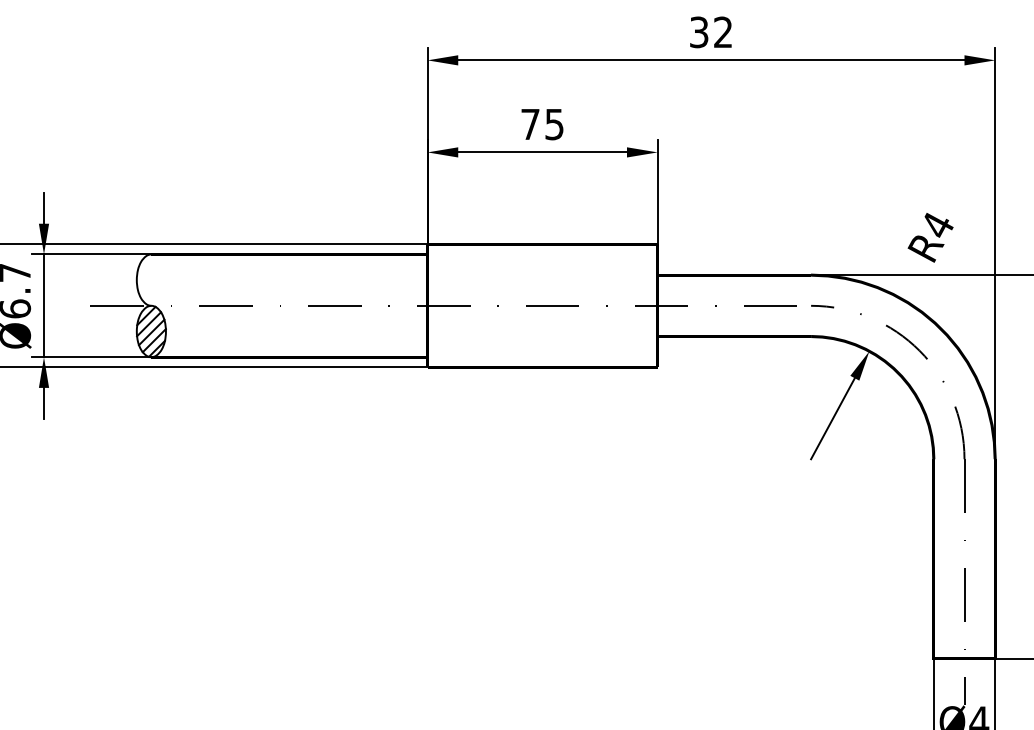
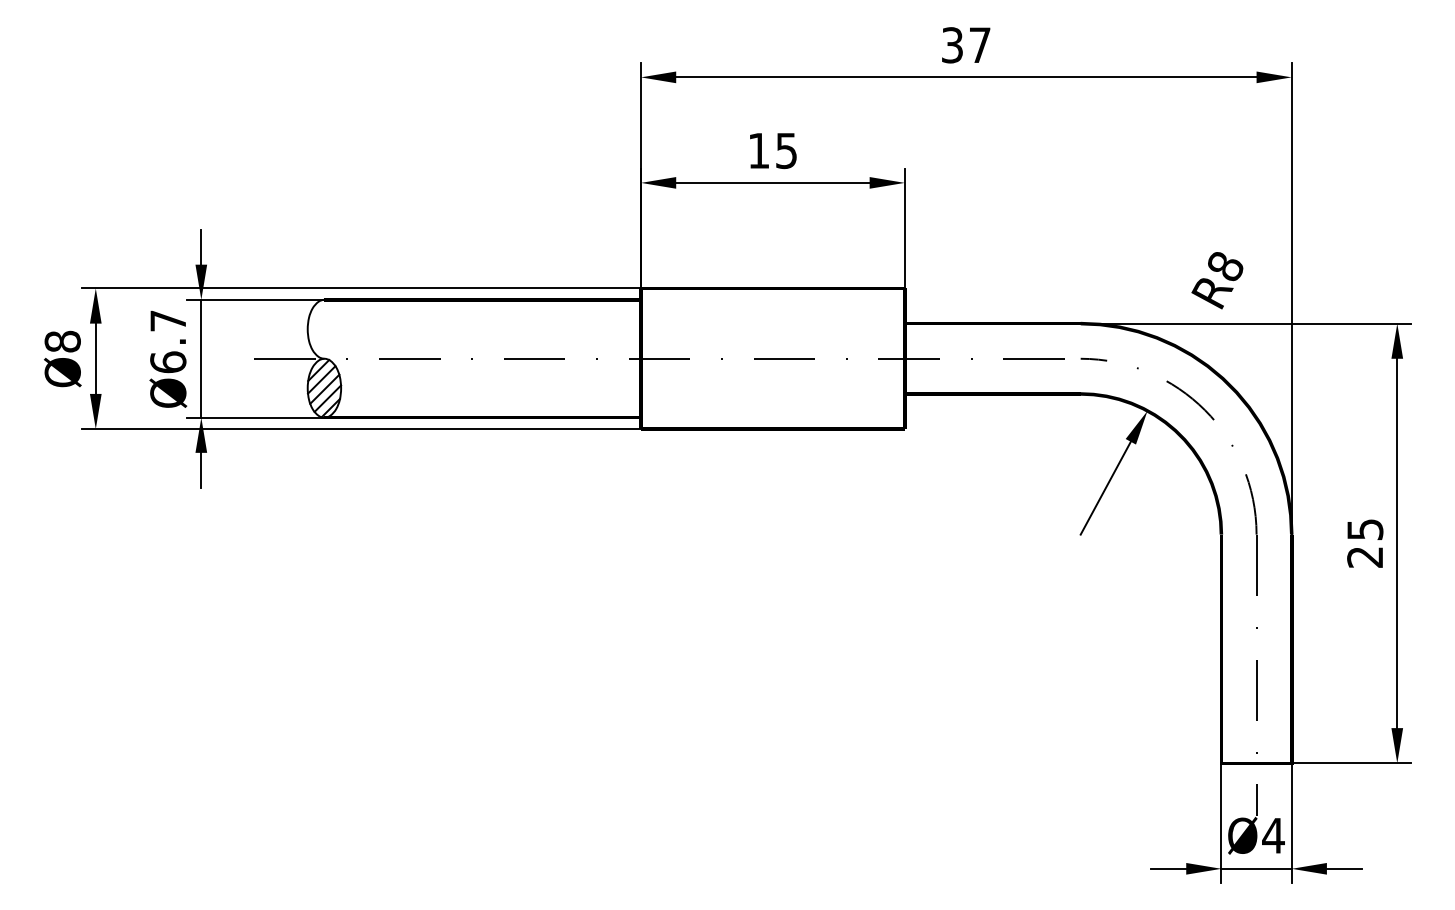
text: (722, 31) -> (979, 44), 32 -> 37
text: (530, 124) -> (758, 150), 75 -> 15
text: (938, 225) -> (1226, 266), R4 -> R8

